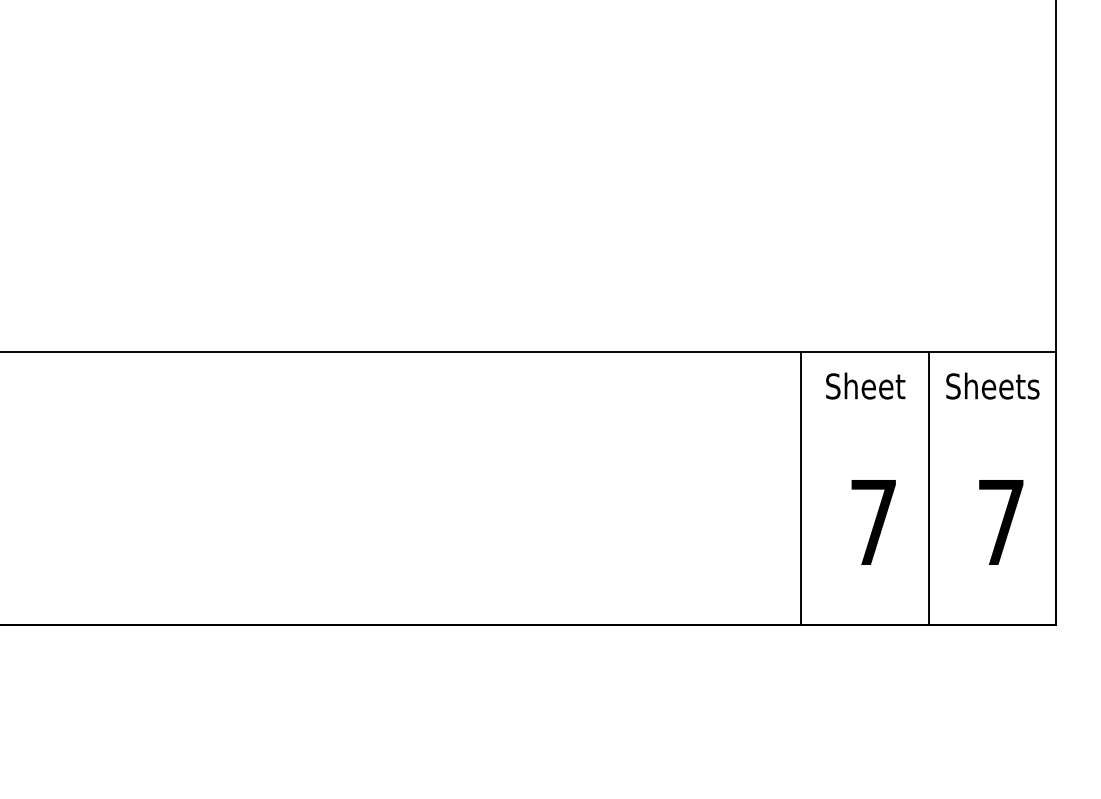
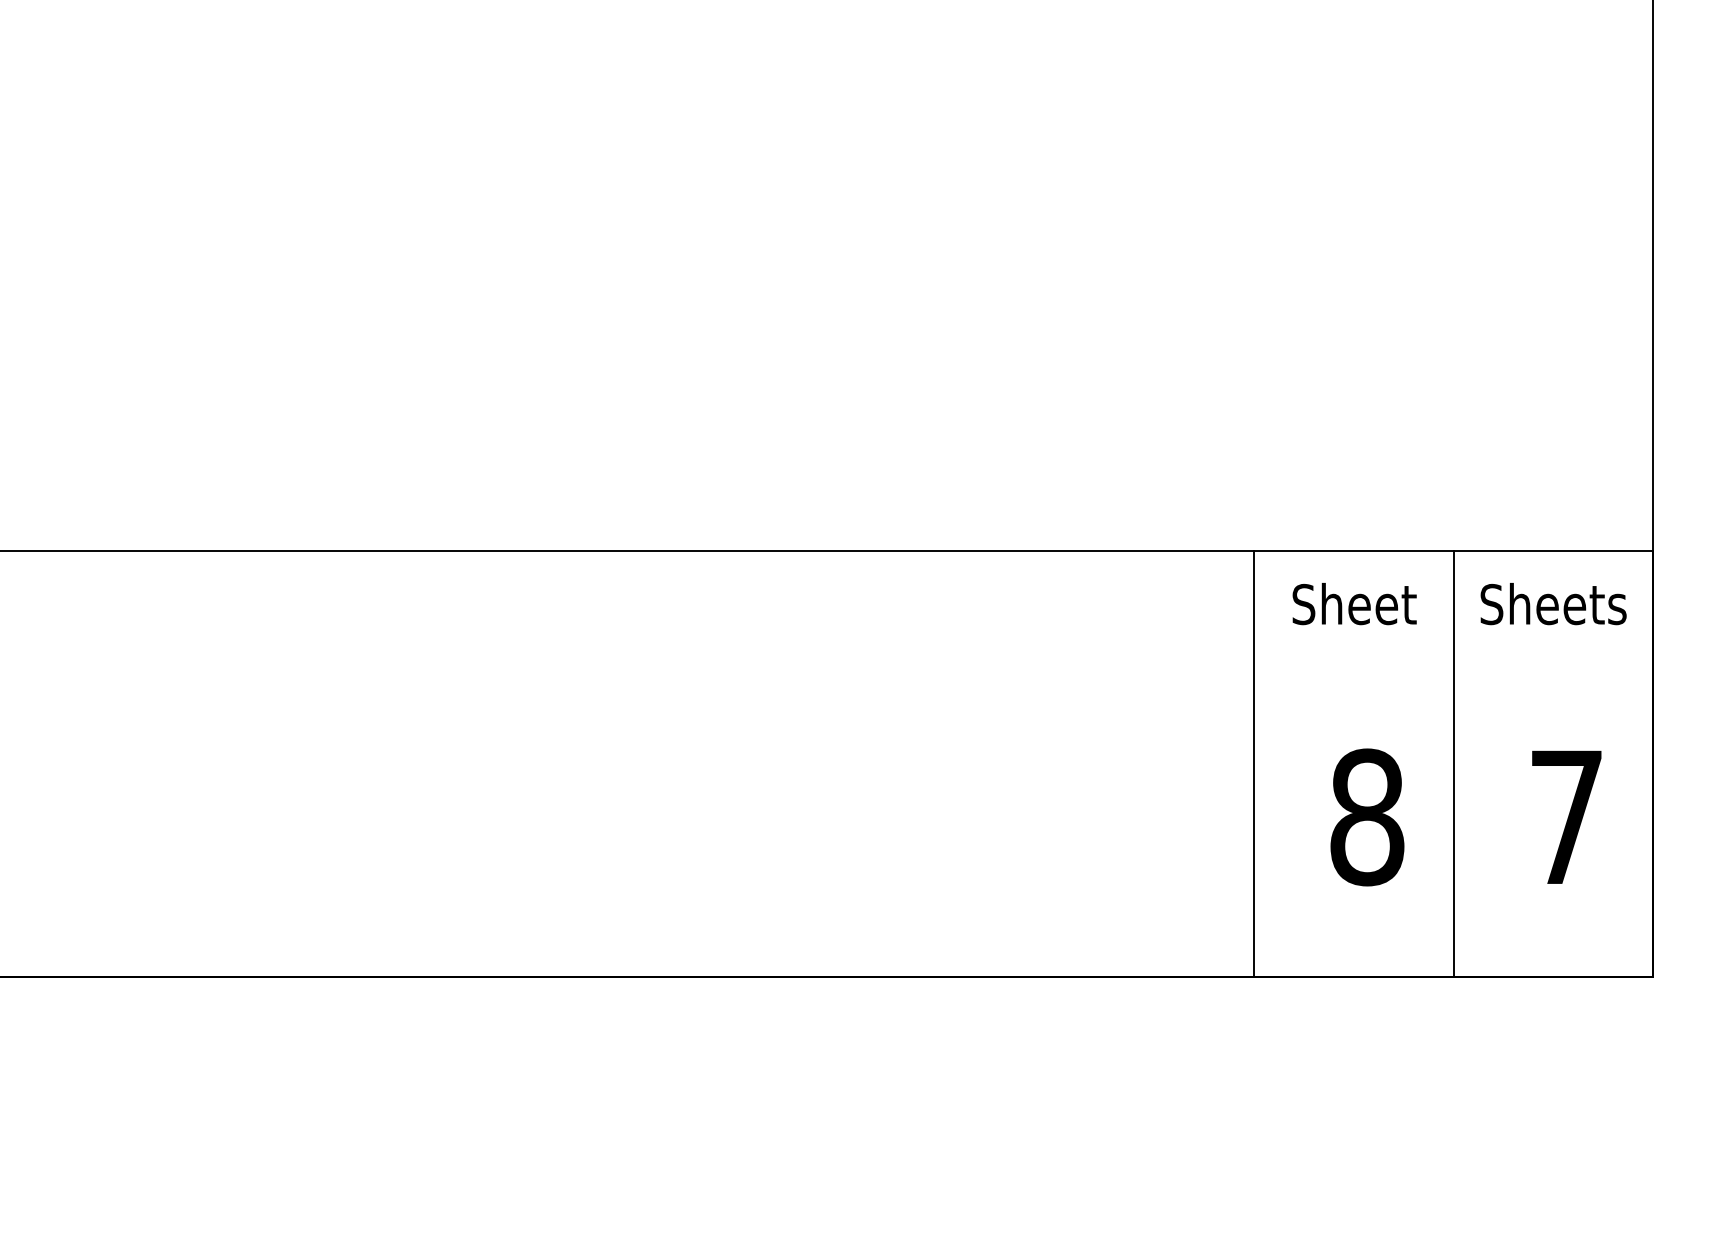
text: (873, 522) -> (1366, 817), 7 -> 8

